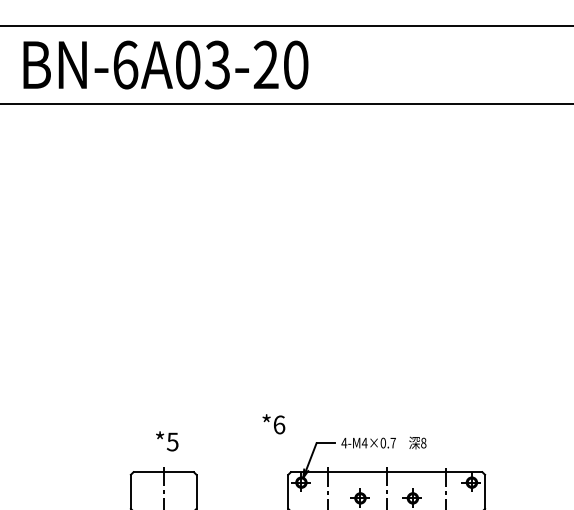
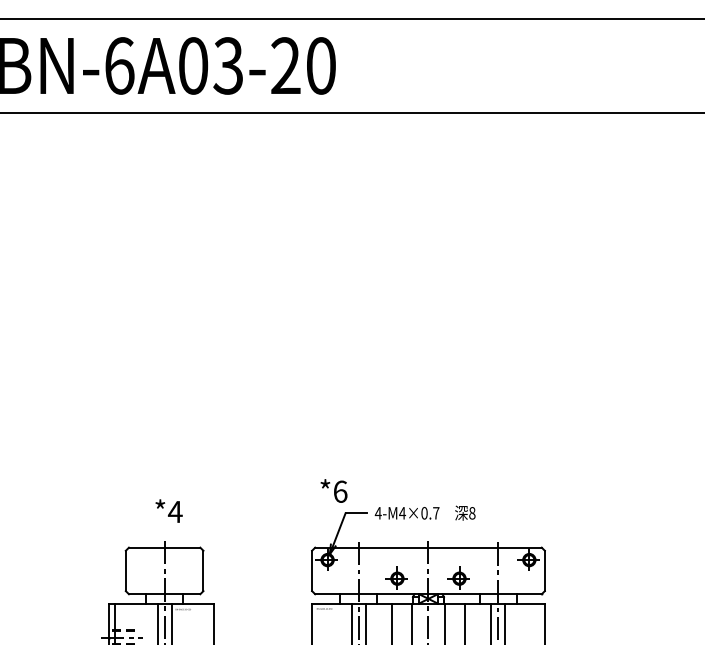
text: (273, 423) -> (333, 490), moved
text: (172, 442) -> (174, 512), *5 -> *4

